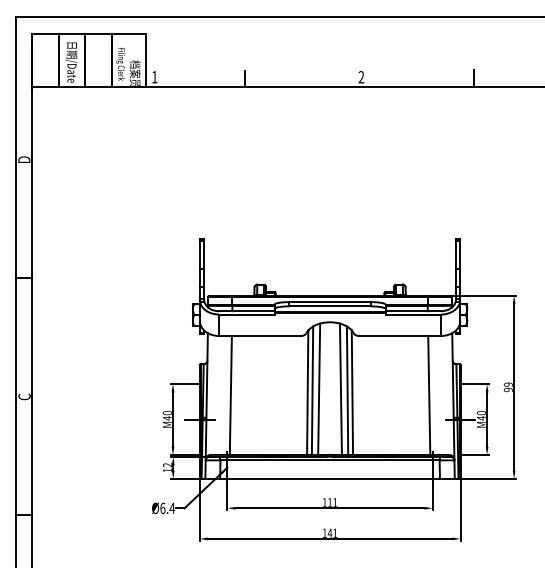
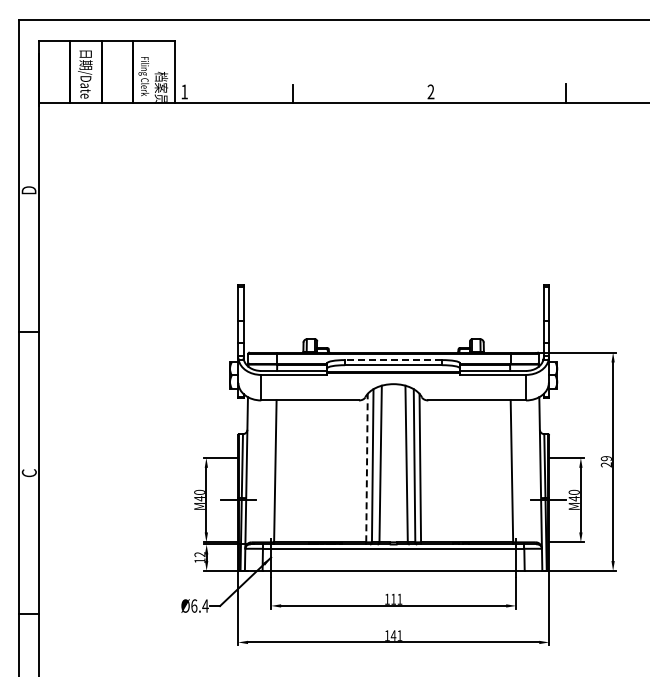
line: (329, 302) -> (393, 360), solid -> dashed
text: (508, 389) -> (606, 464), 99 -> 29
line: (307, 392) -> (366, 467), solid -> dashed

